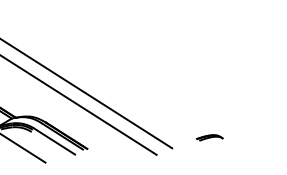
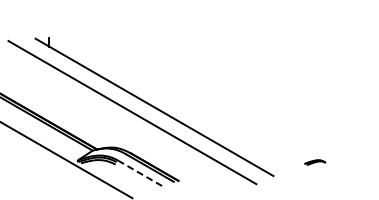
part: (209, 137) -> (314, 162), size x0.7
line: (54, 141) -> (141, 174), solid -> dashed

